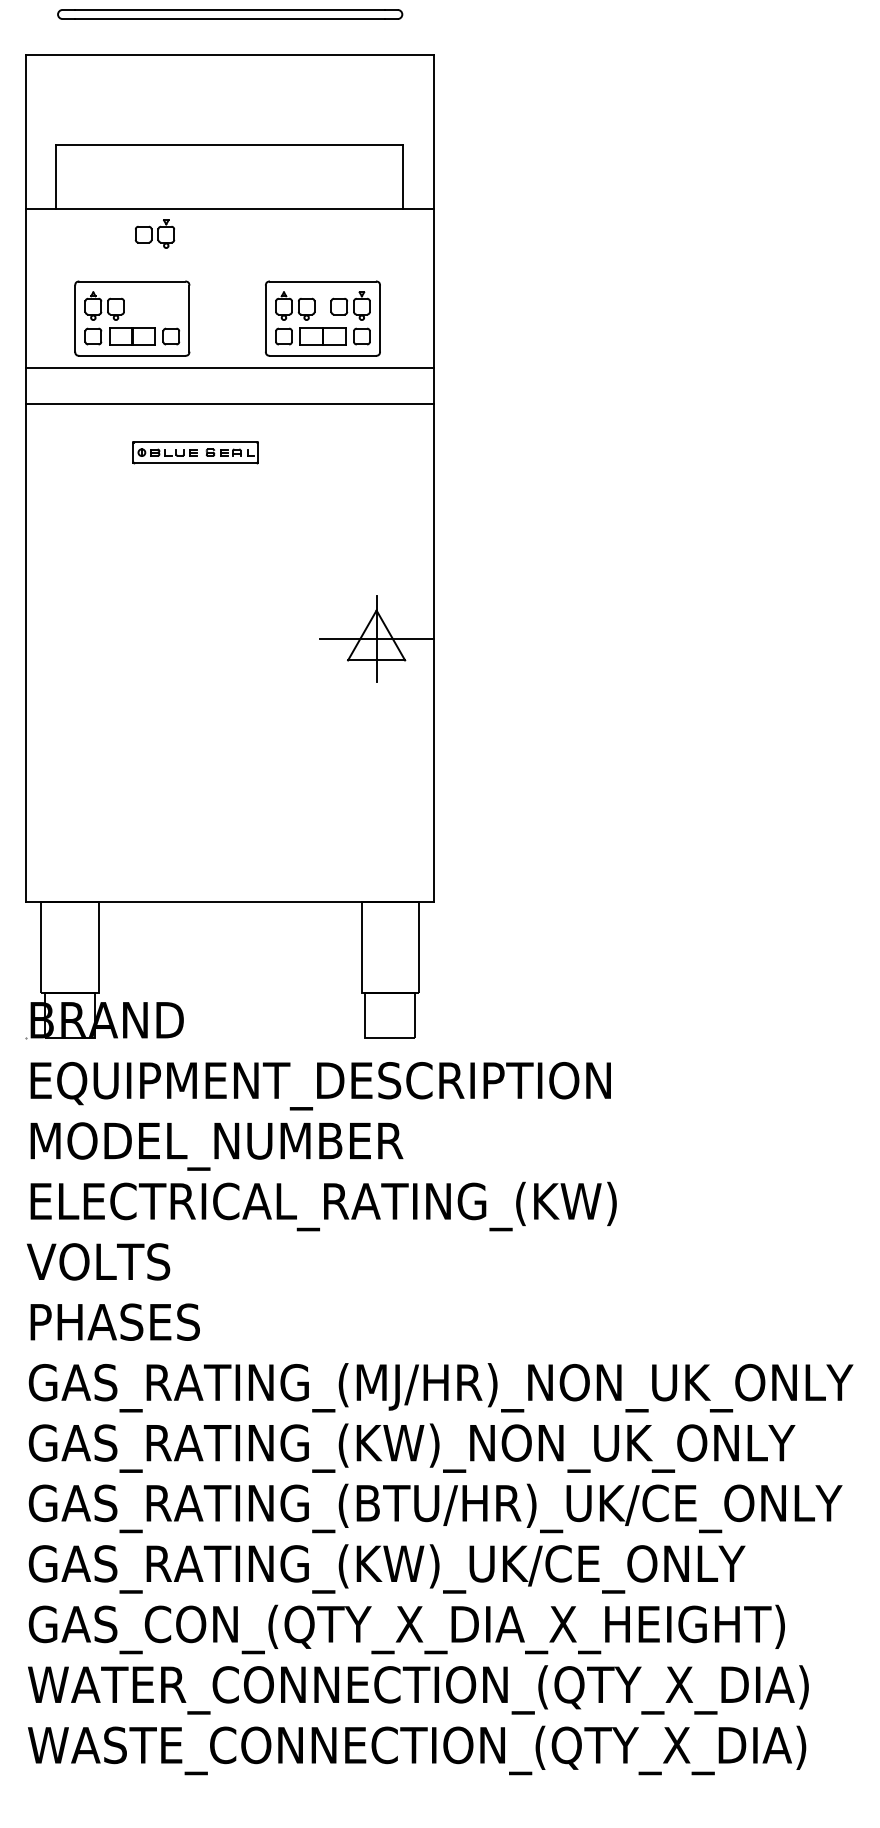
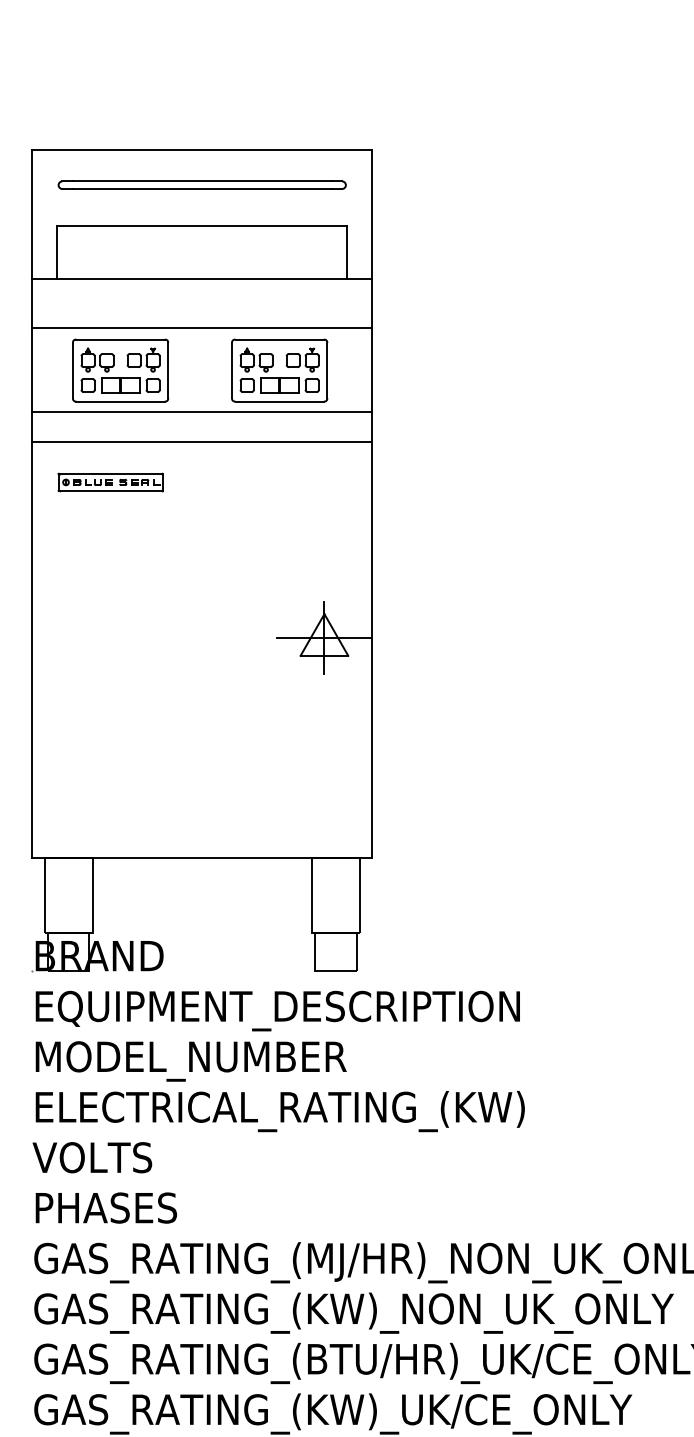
part: (230, 14) -> (202, 185), moved
part: (154, 233) -> (143, 359), moved
line: (230, 268) -> (202, 328), added
part: (195, 452) -> (110, 482), moved

